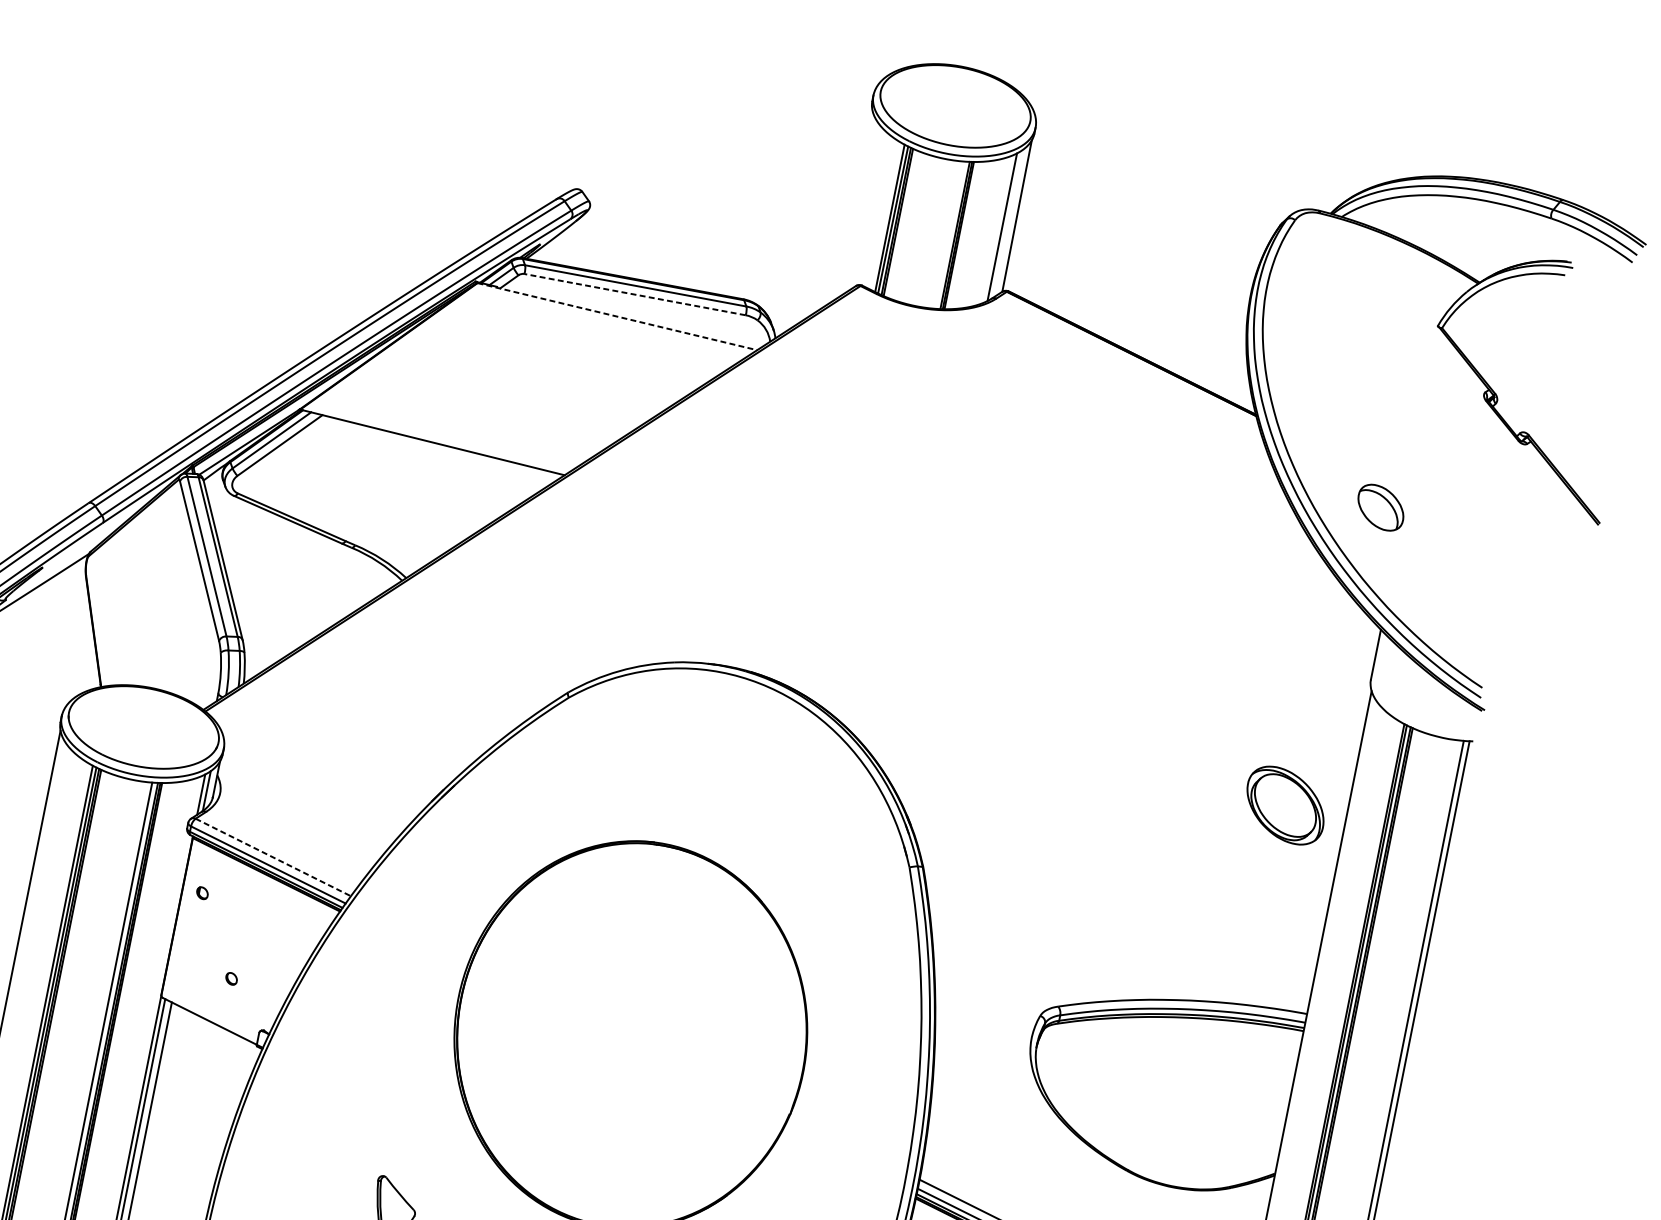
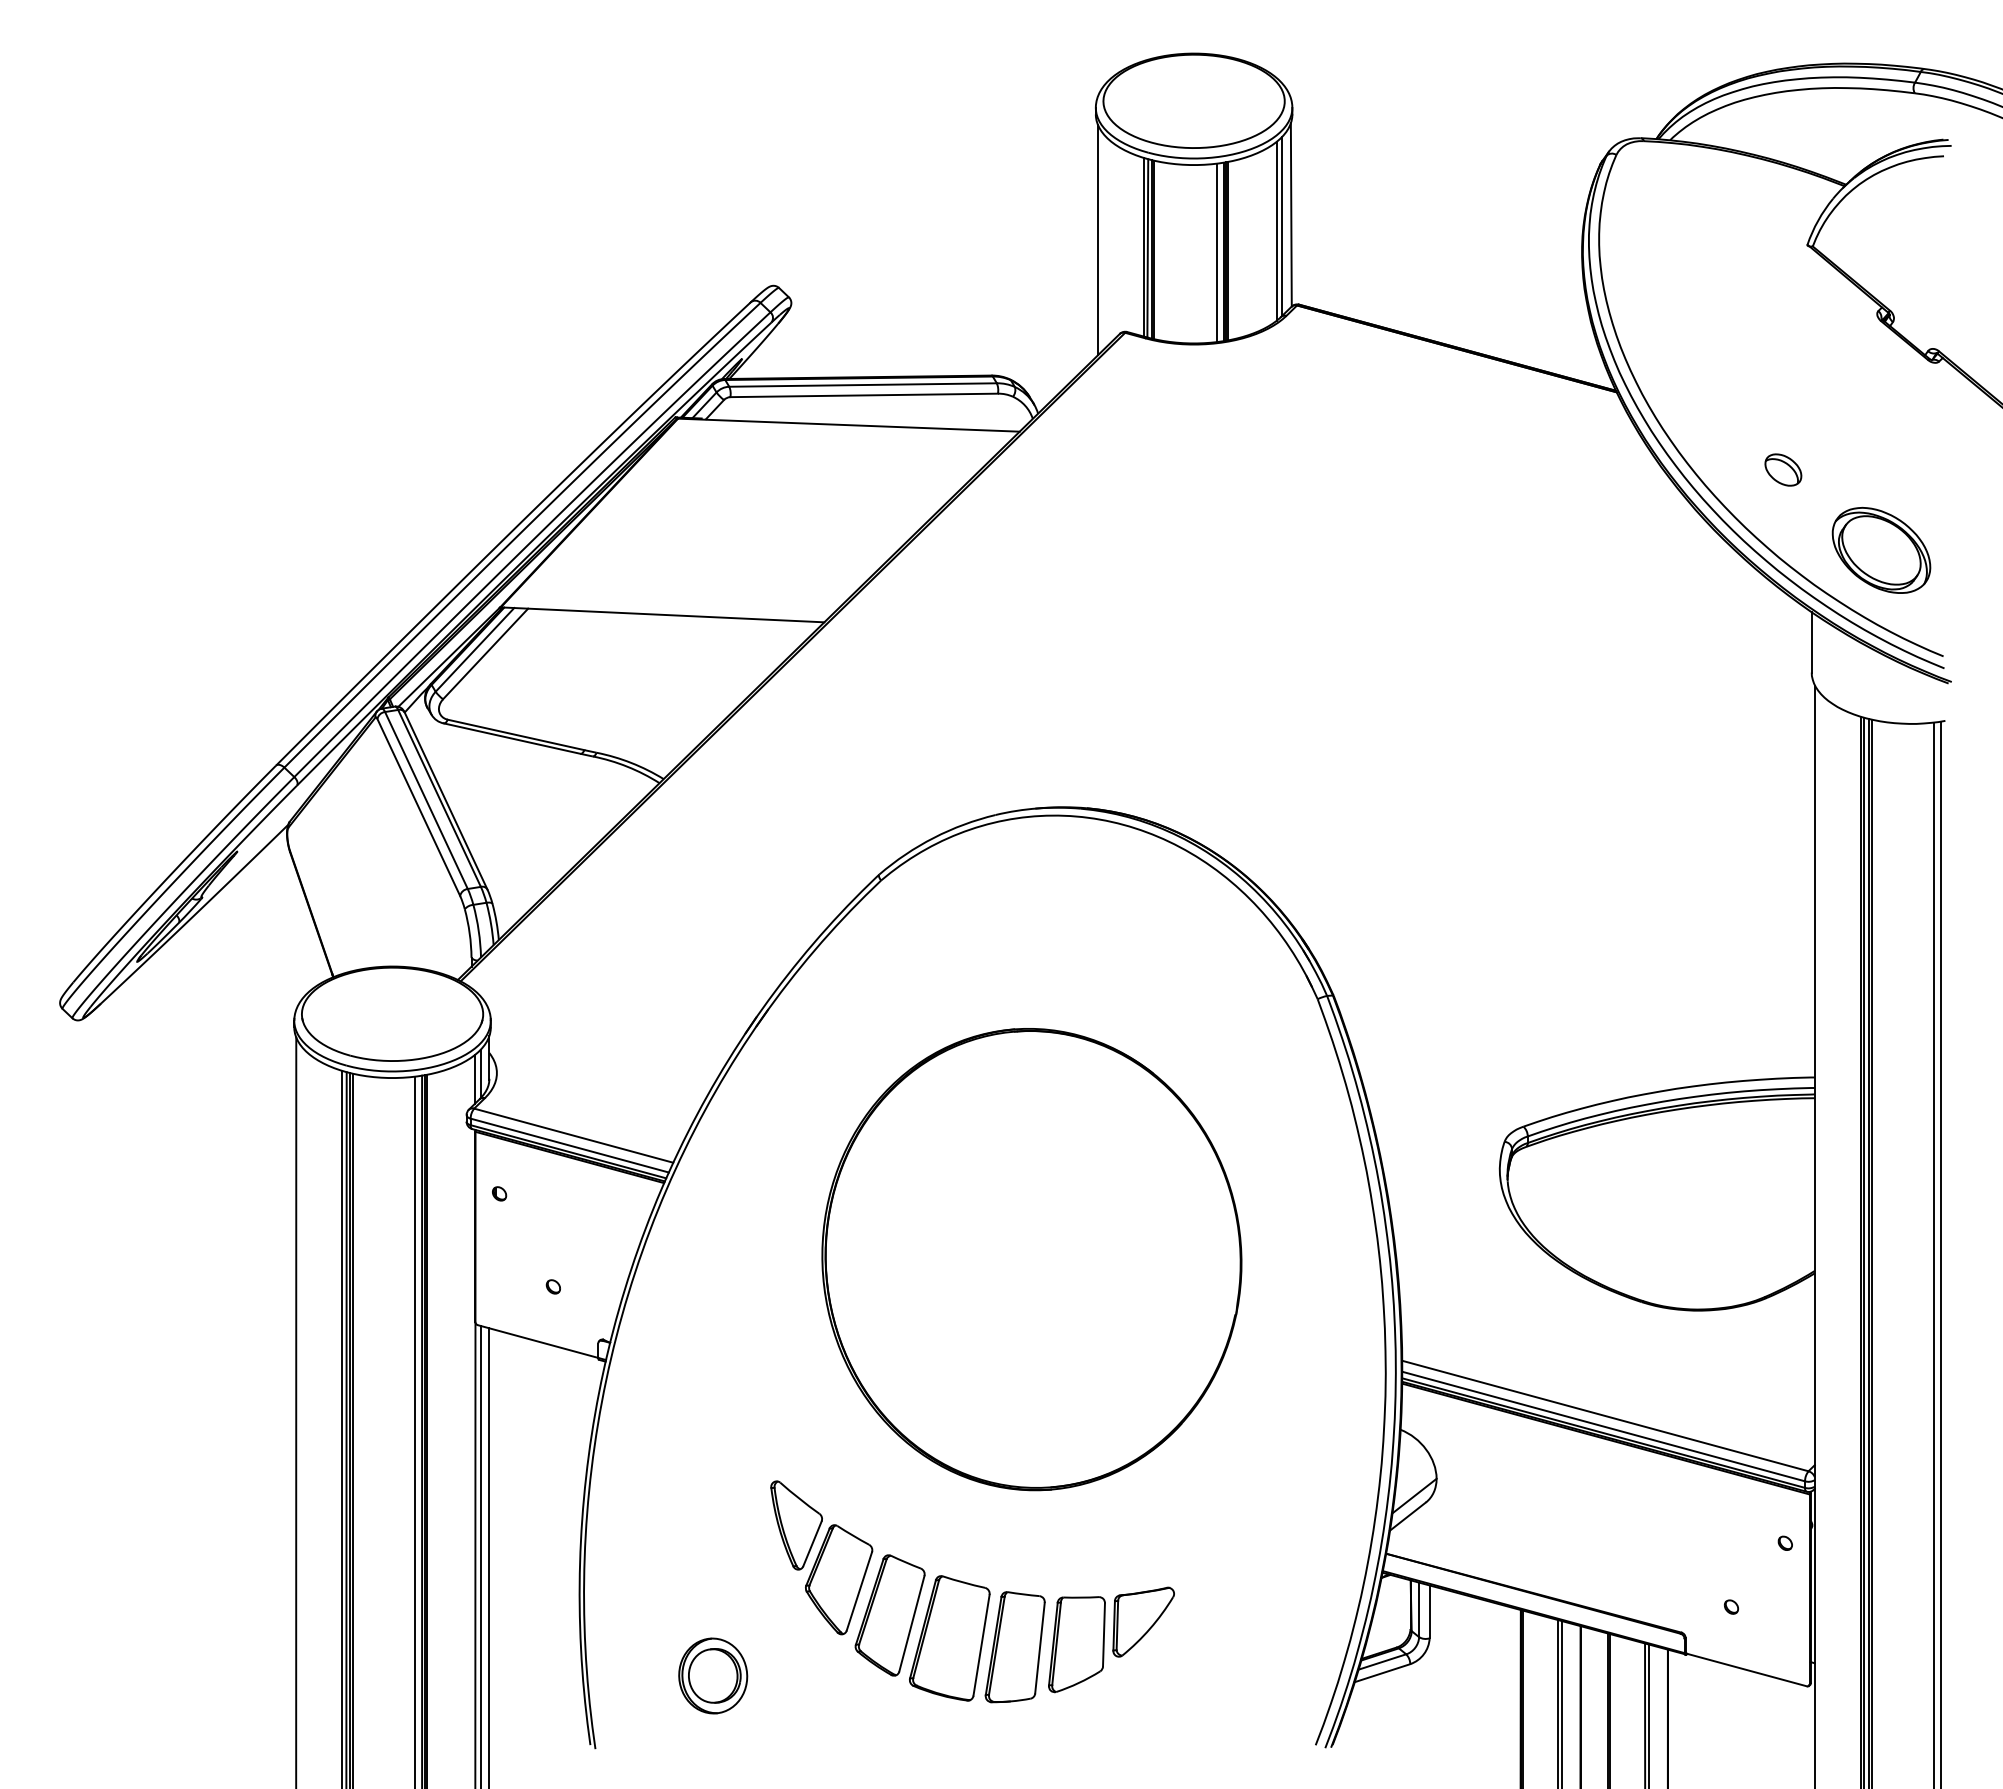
line: (853, 204) -> (1097, 239), added
line: (1008, 223) -> (1282, 225), added
line: (949, 234) -> (1216, 252), added
line: (635, 294) -> (864, 395), dashed -> solid
line: (617, 316) -> (848, 425), dashed -> solid
part: (1381, 507) -> (1783, 469), size x0.62
part: (1285, 805) -> (1881, 550), moved
line: (273, 857) -> (574, 1135), dashed -> solid

